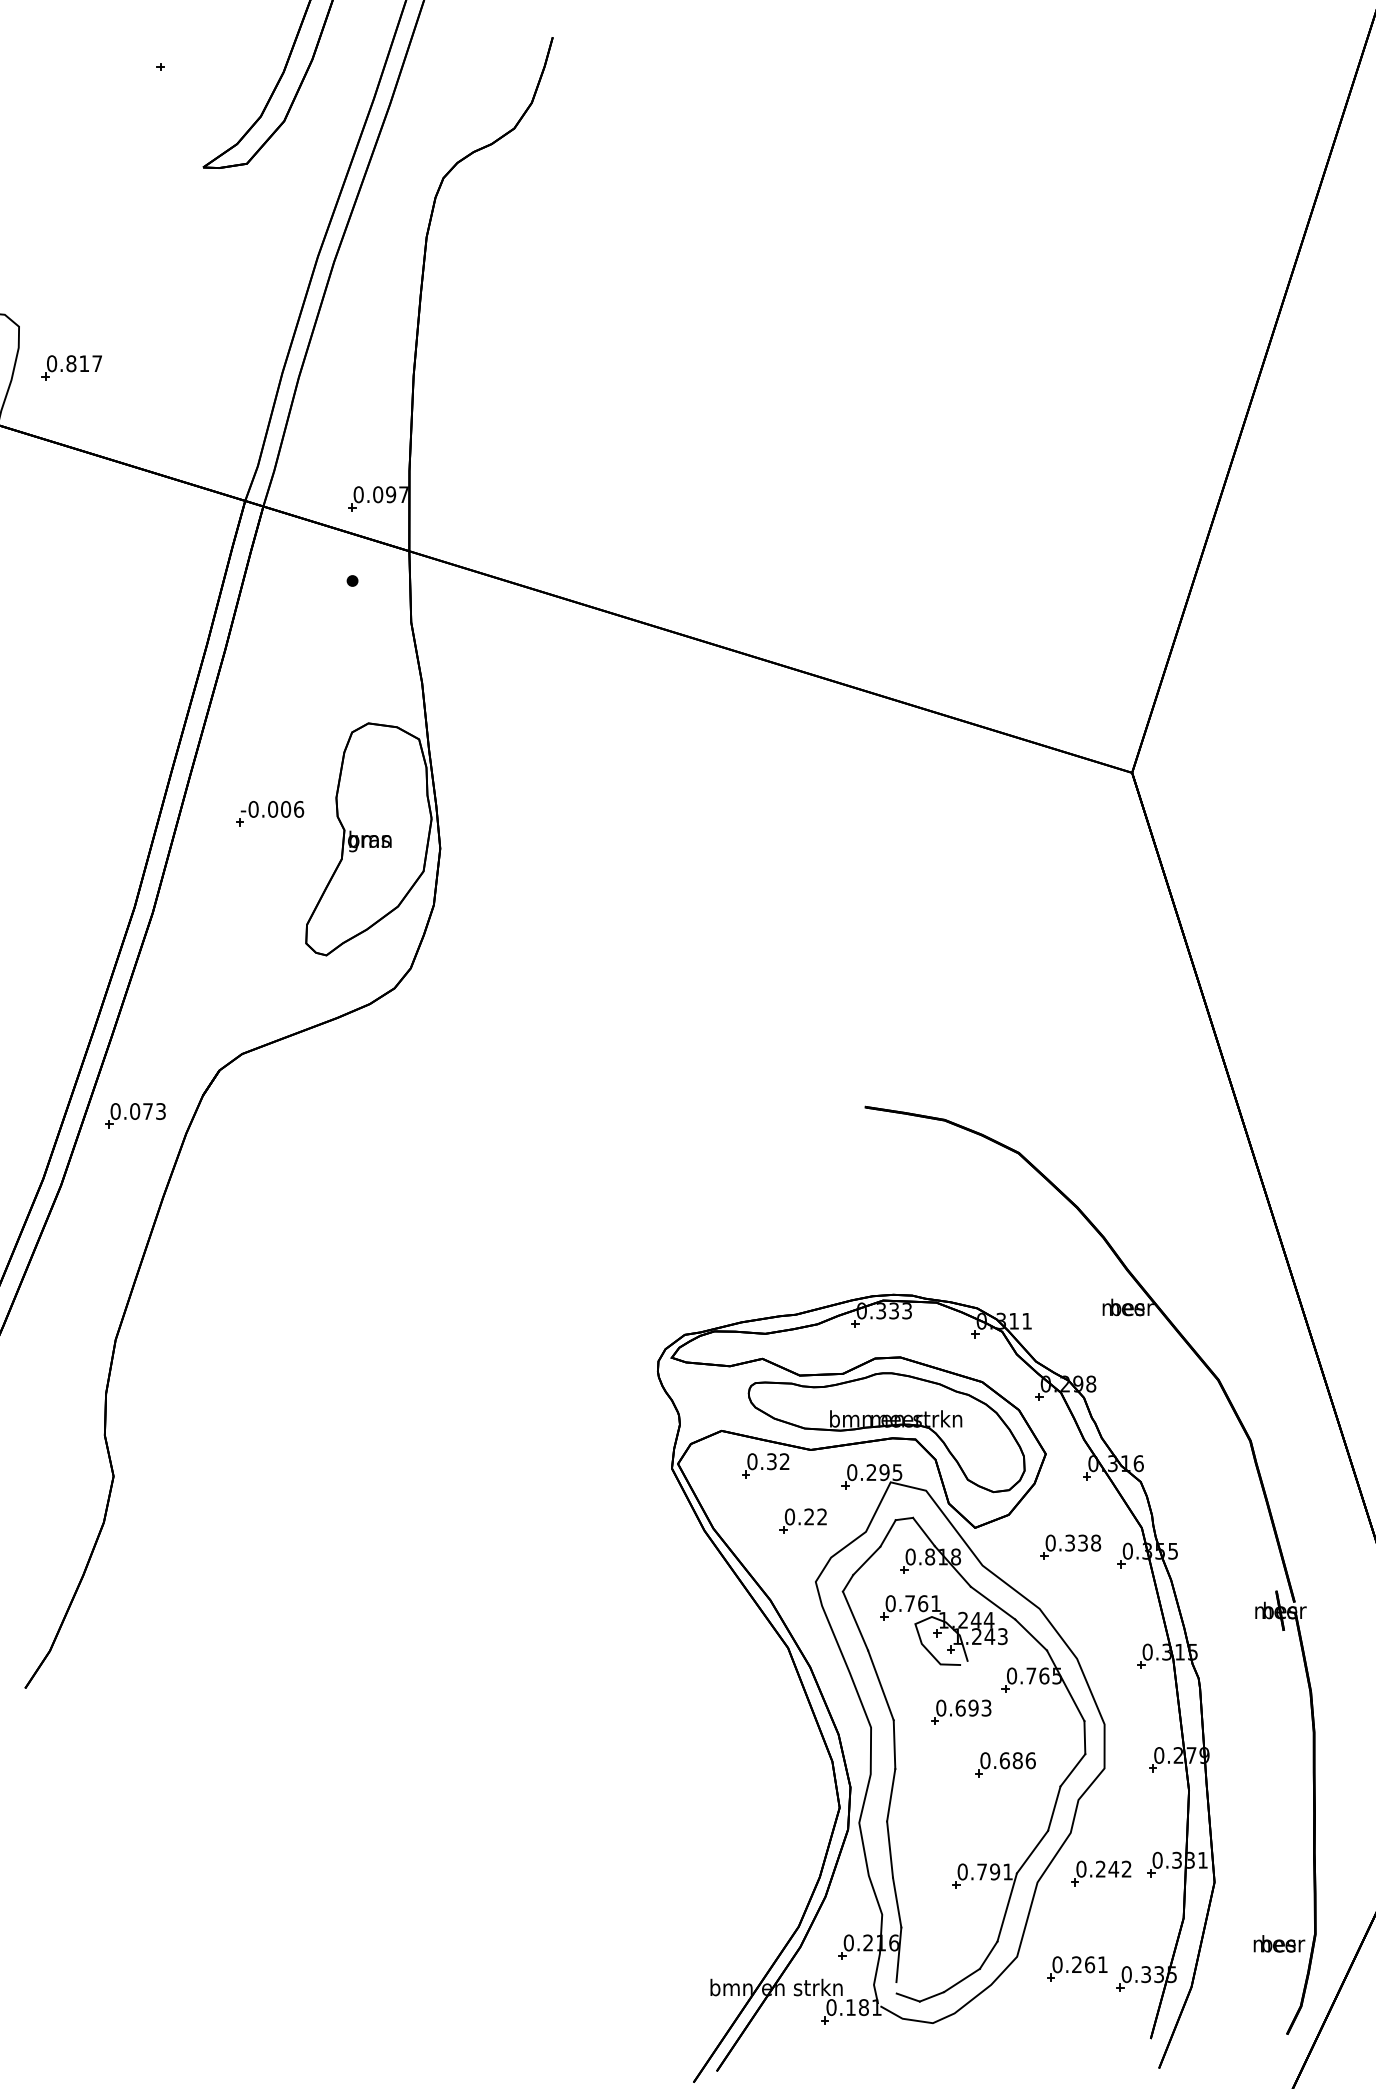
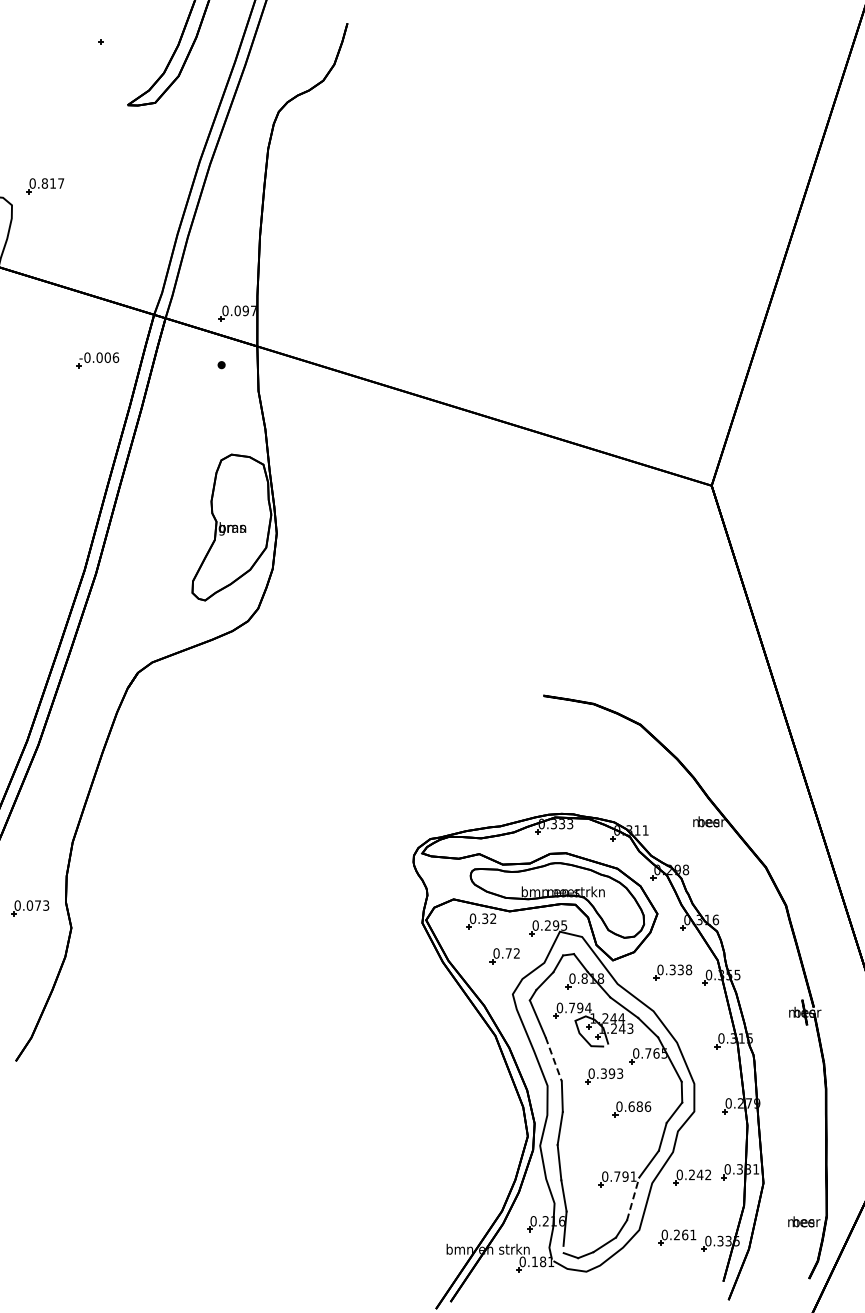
part: (72, 368) -> (45, 186), moved
part: (269, 813) -> (97, 360), moved
part: (135, 1116) -> (30, 908), moved
text: (808, 1516) -> (508, 953), 0.22 -> 0.72
text: (929, 1602) -> (584, 1007), 0.761 -> 0.794
line: (880, 1685) -> (553, 1059), solid -> dashed
text: (960, 1707) -> (603, 1073), 0.693 -> 0.393
line: (1007, 1906) -> (633, 1198), solid -> dashed

